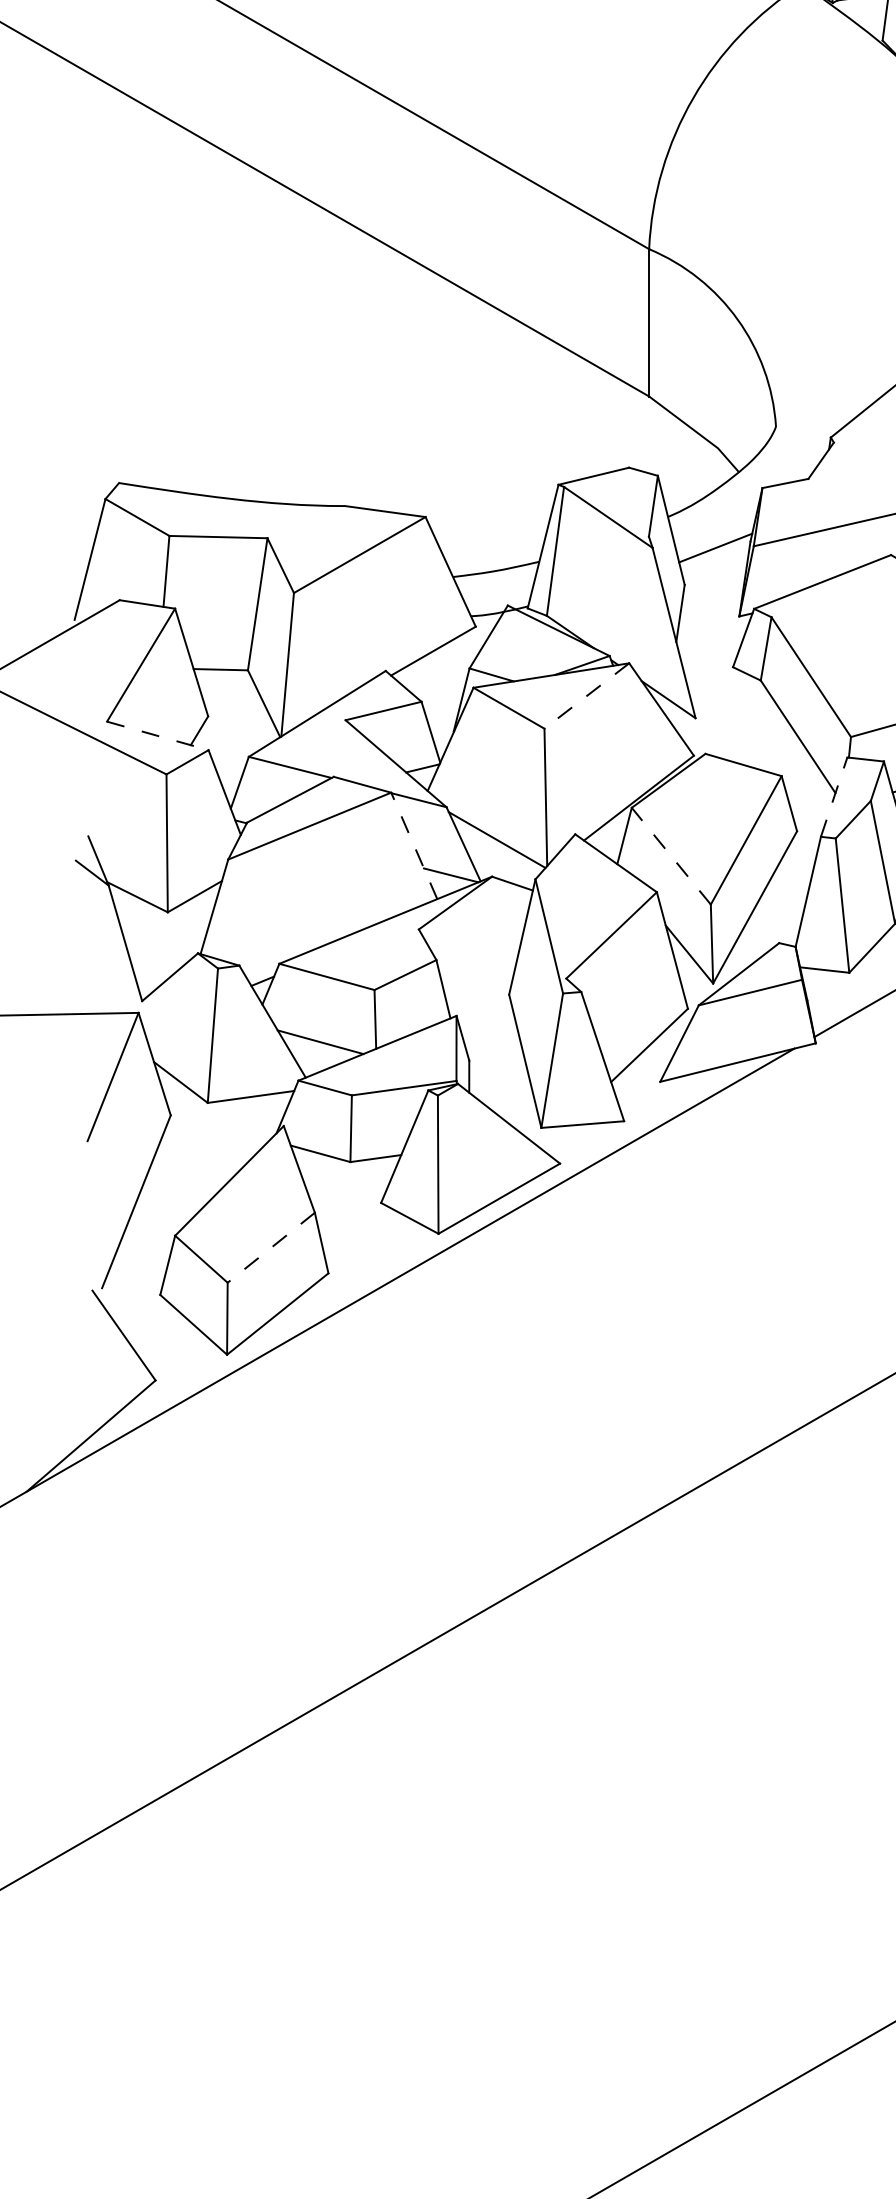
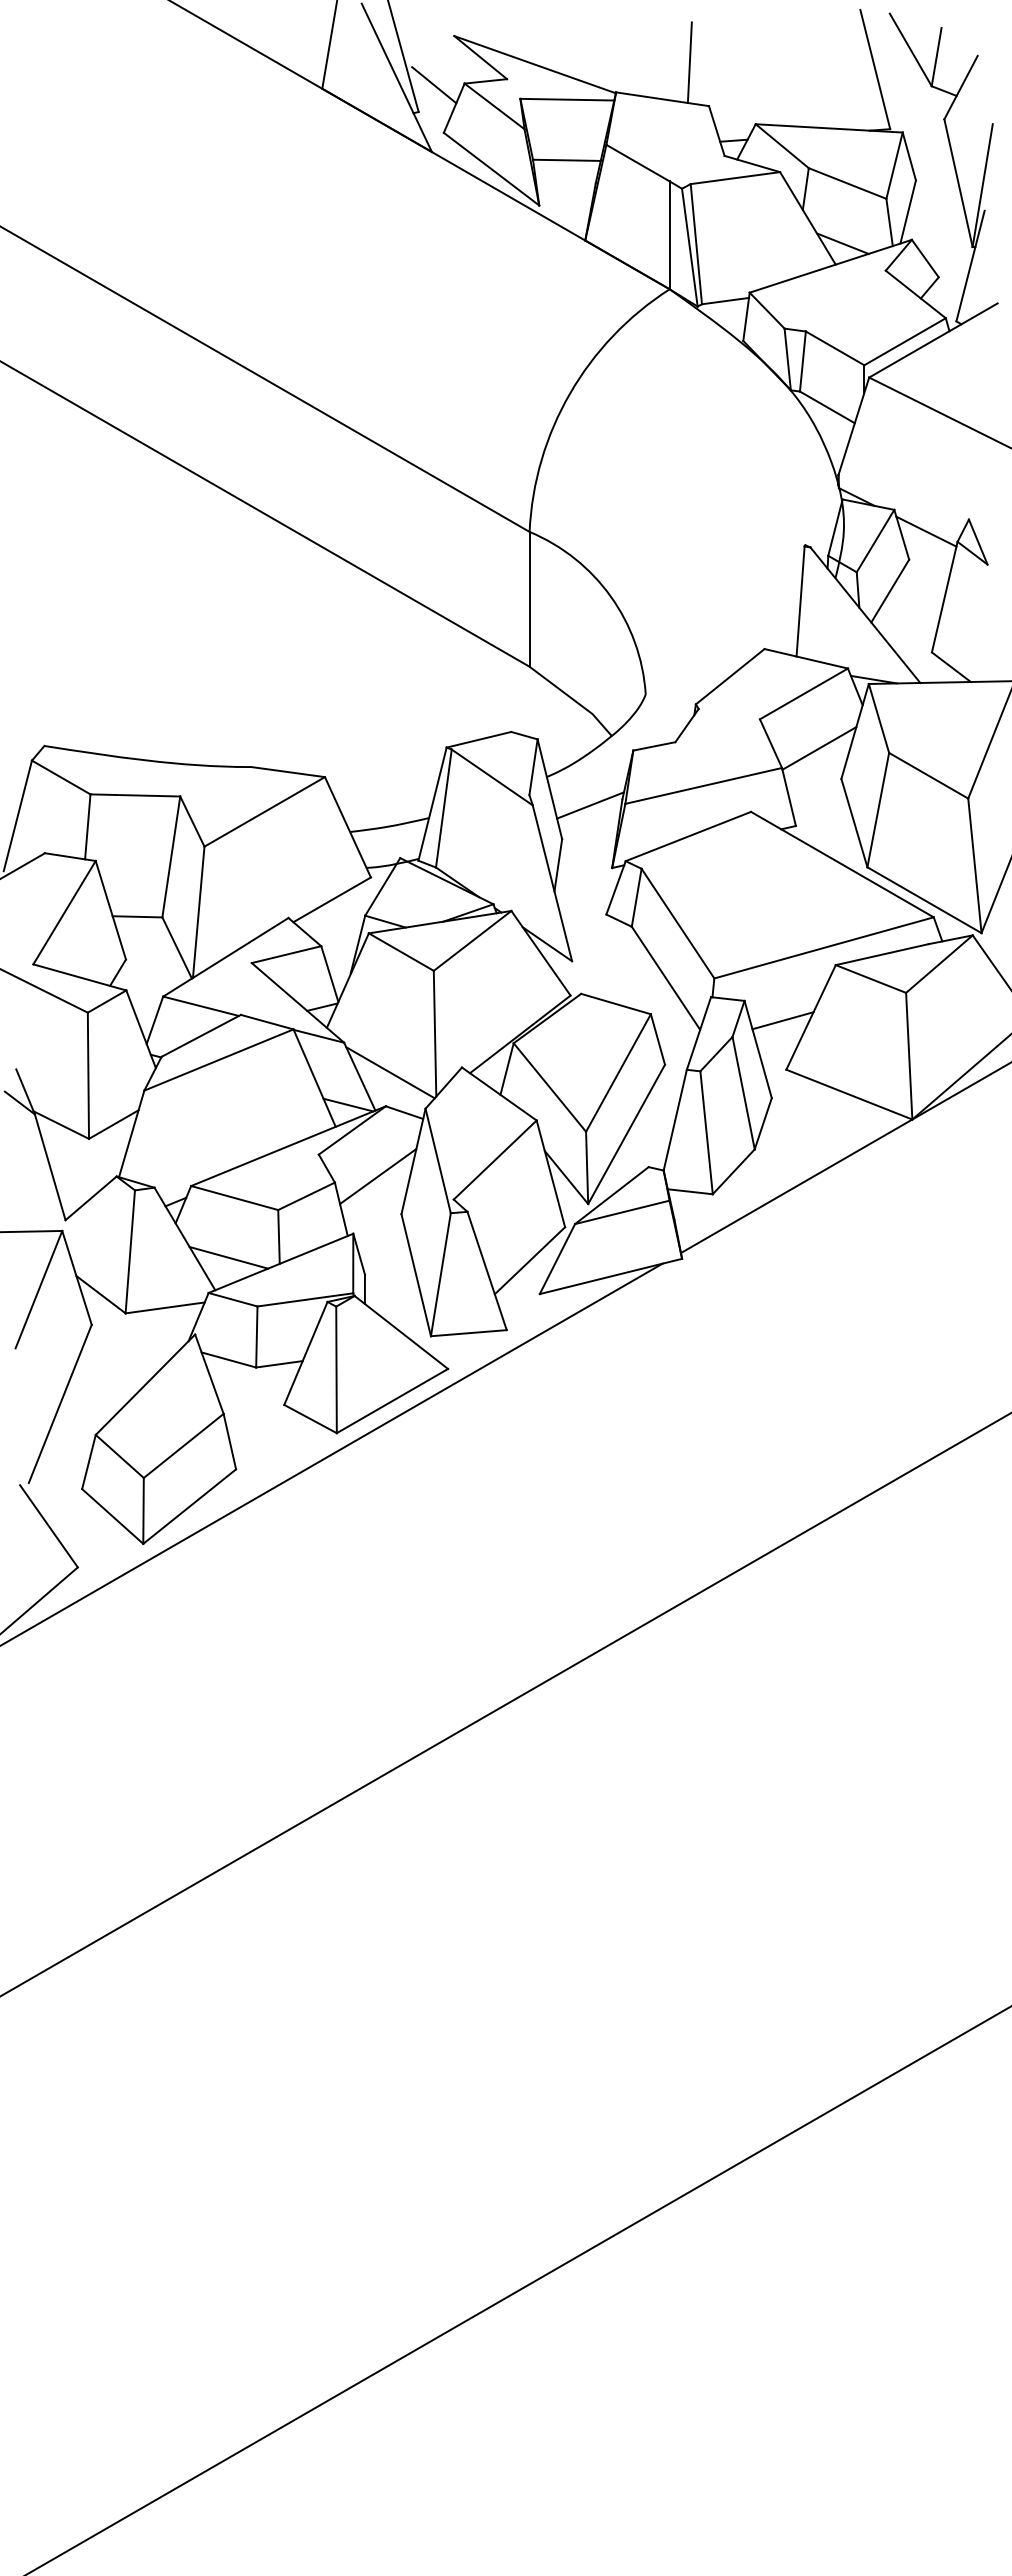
line: (586, 696) -> (472, 941), dashed -> solid
line: (158, 735) -> (80, 977), dashed -> solid
line: (834, 797) -> (699, 1033), dashed -> solid
line: (414, 845) -> (314, 1077), dashed -> solid
line: (670, 856) -> (549, 1087), dashed -> solid
line: (484, 953) -> (378, 1176), added
line: (271, 1248) -> (183, 1446), dashed -> solid

